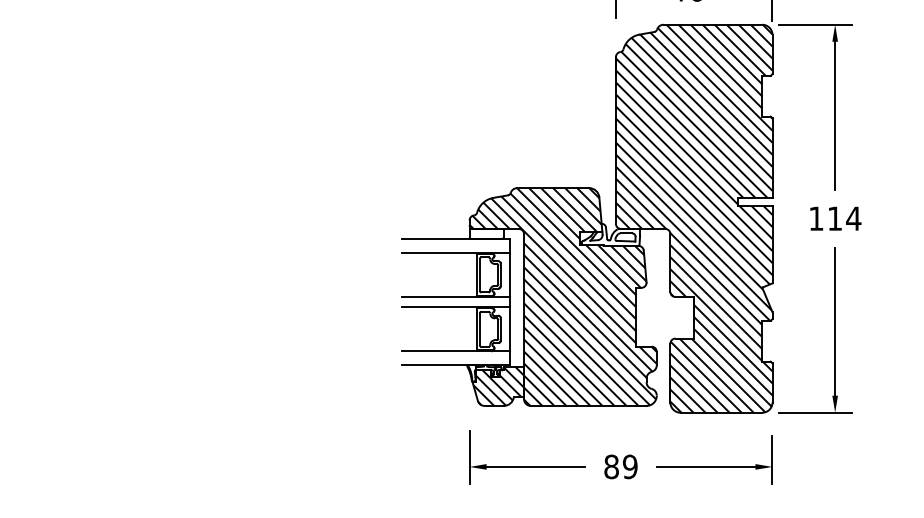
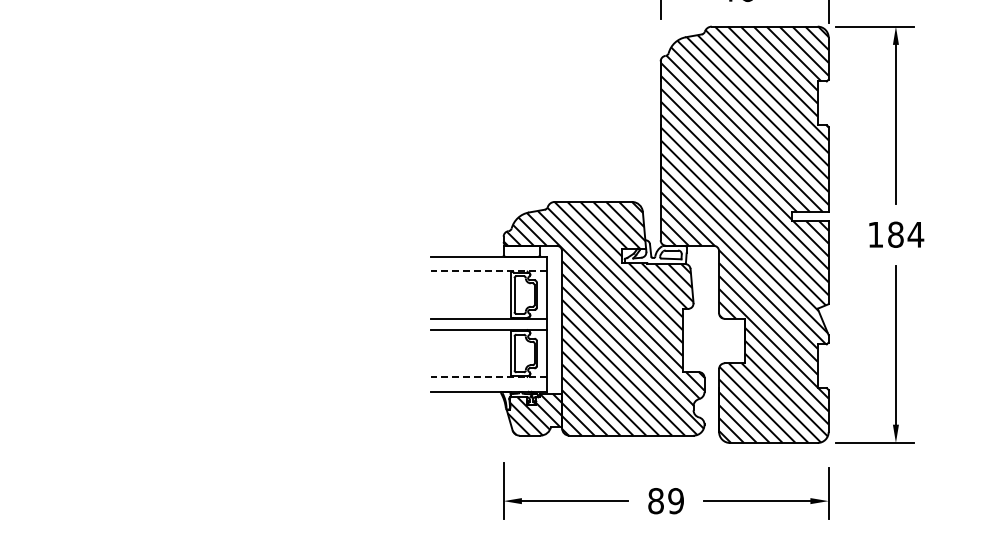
text: (834, 218) -> (895, 234), 114 -> 184
line: (455, 252) -> (488, 271), solid -> dashed
line: (455, 351) -> (488, 377), solid -> dashed

